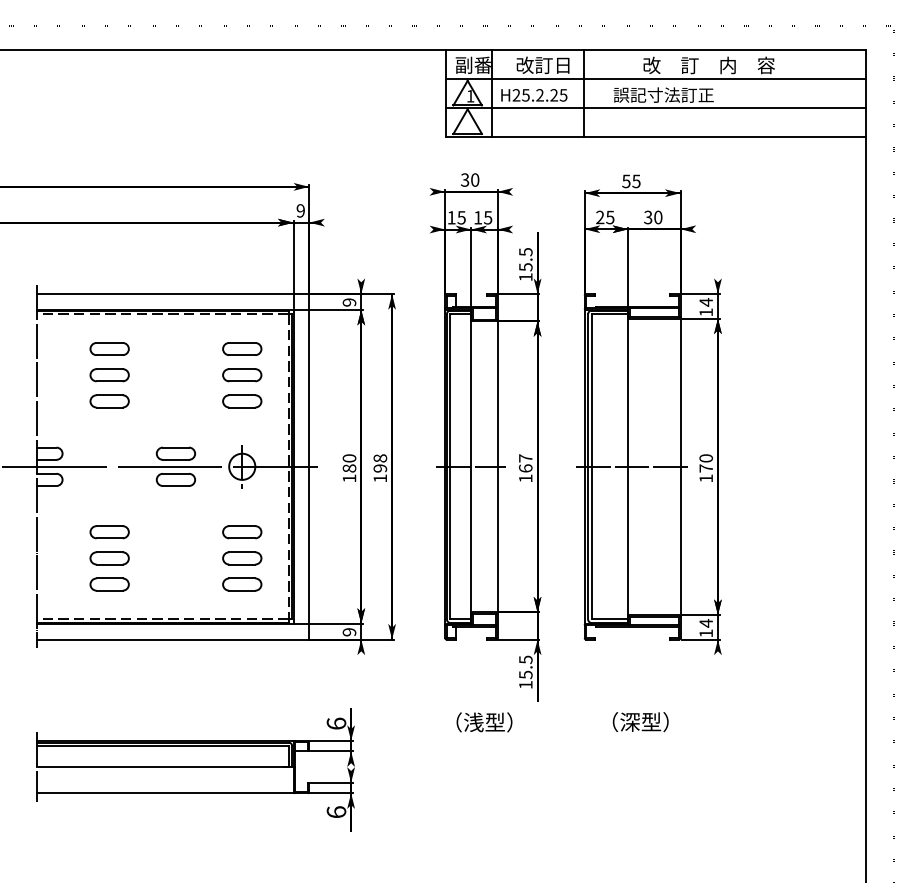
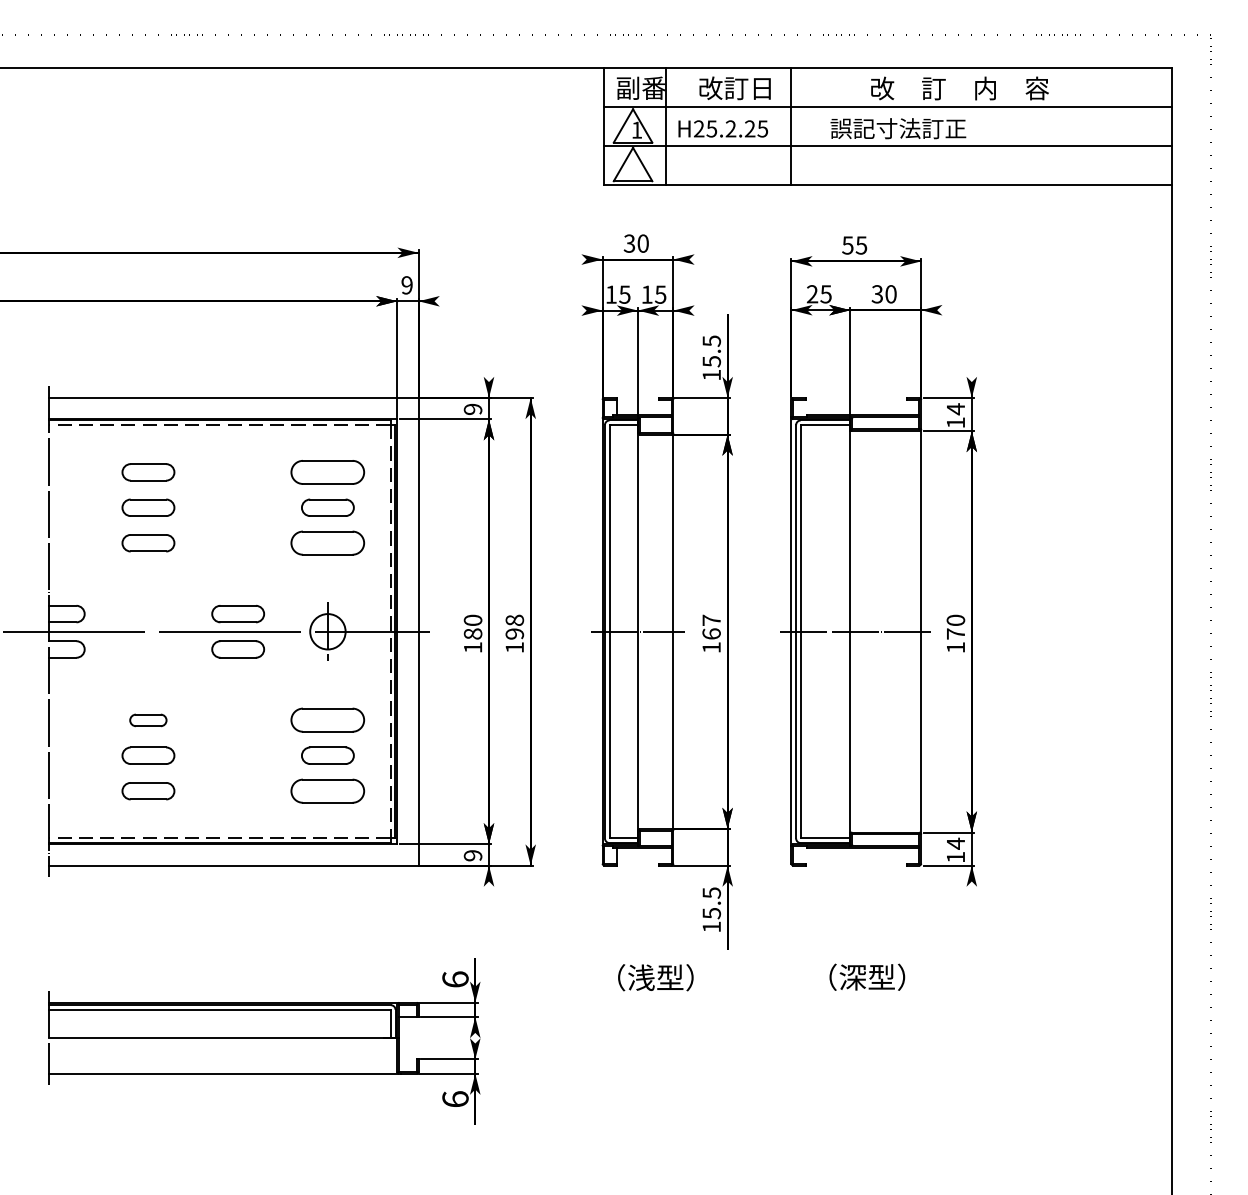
part: (242, 348) -> (328, 471), size x1.4
part: (242, 401) -> (328, 543), size x1.4
part: (109, 532) -> (148, 720), size x0.7
part: (242, 532) -> (328, 720), size x1.4
part: (242, 584) -> (328, 791), size x1.4

